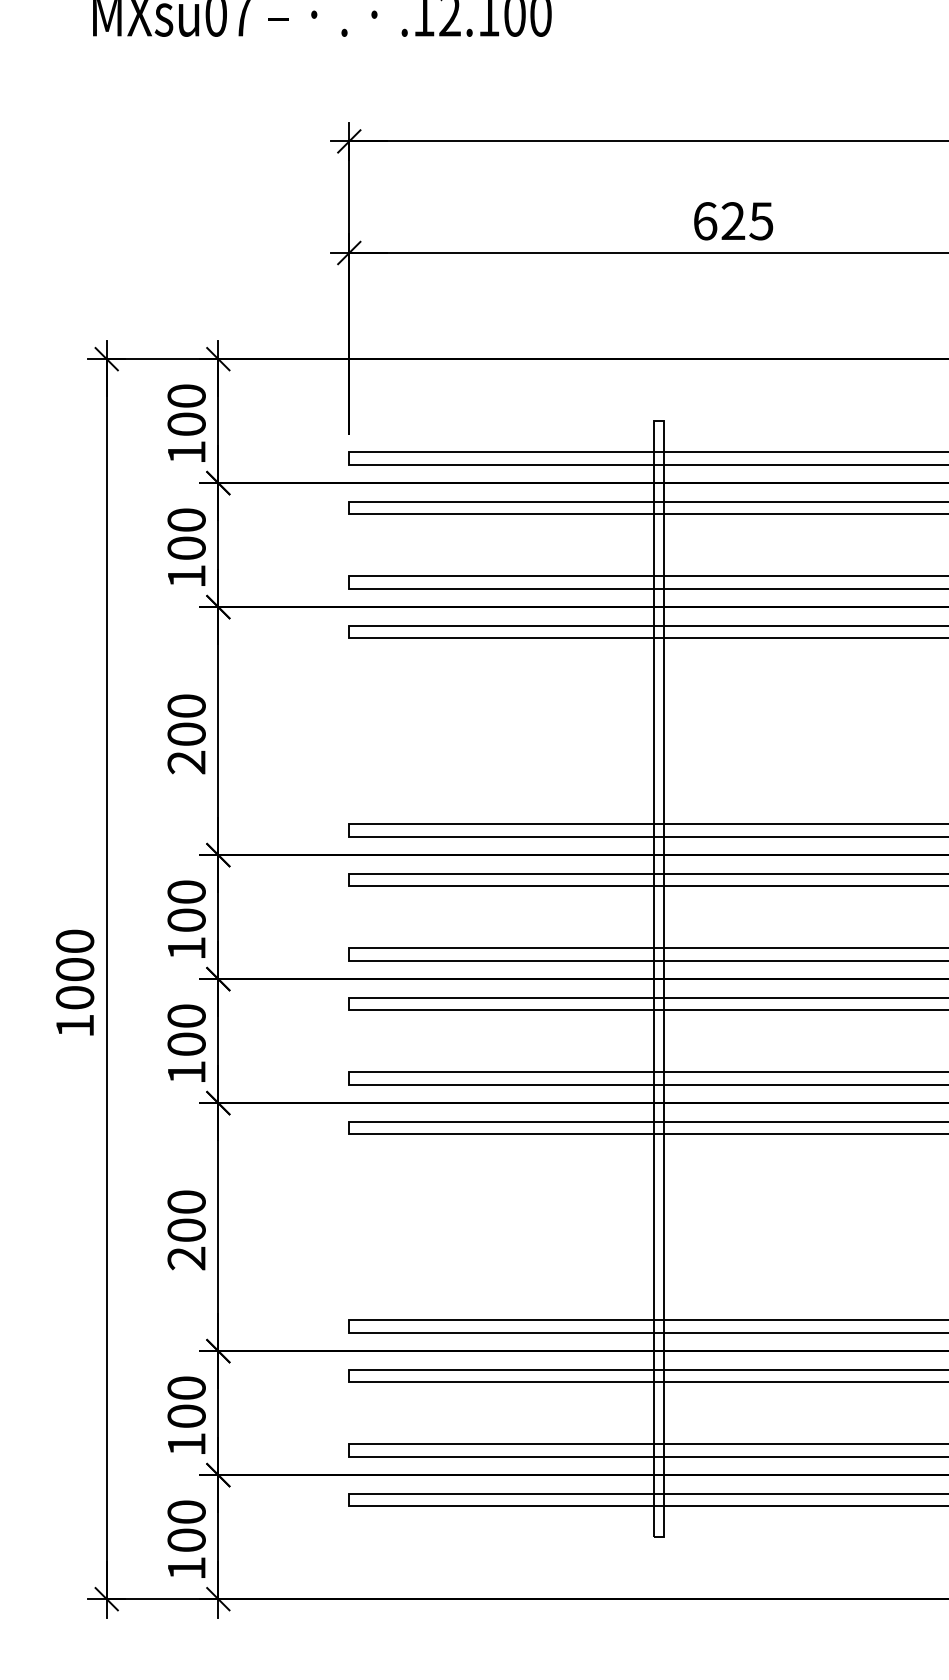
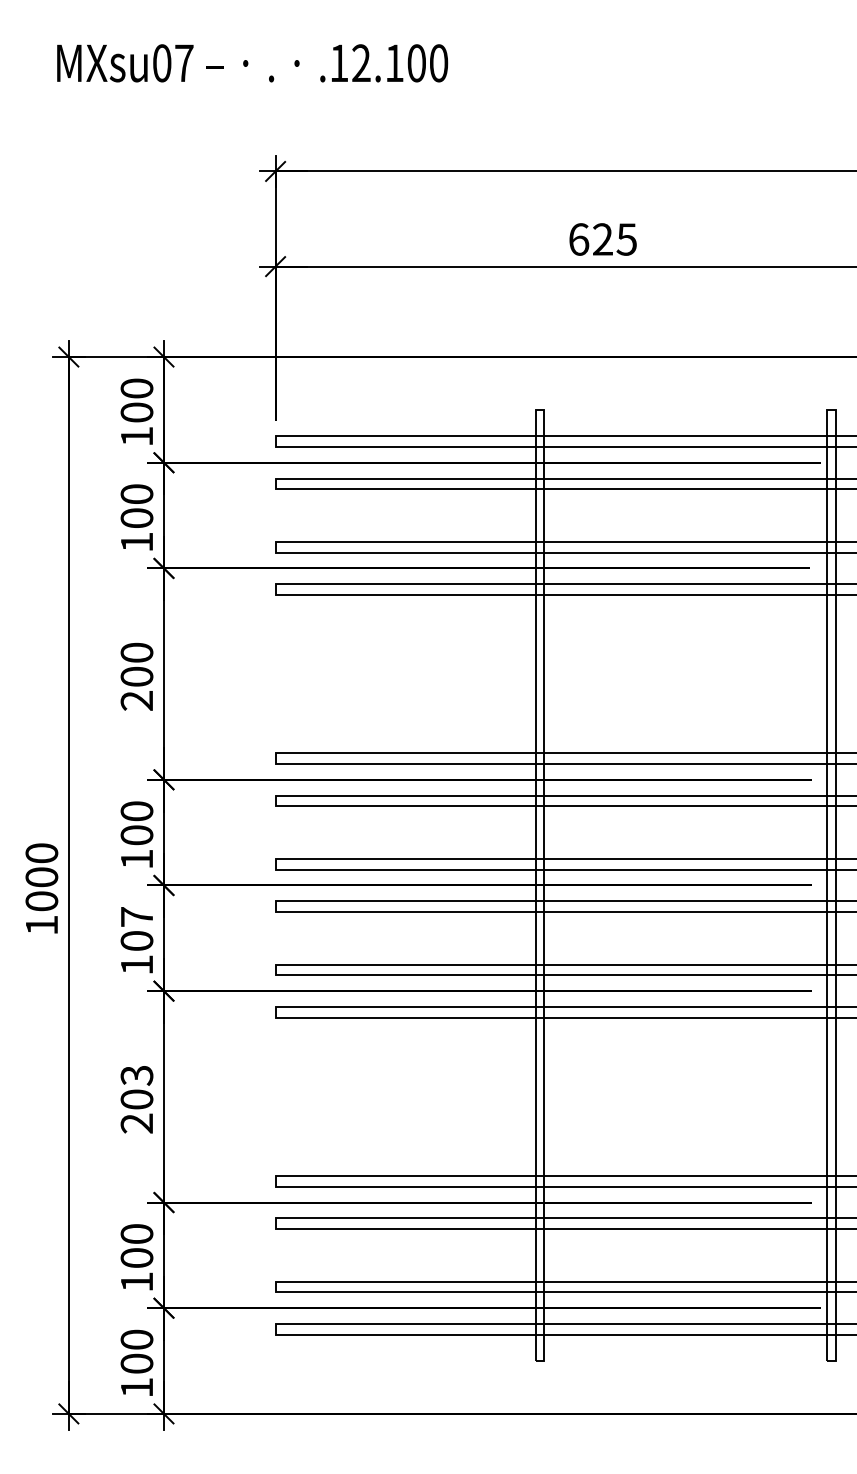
text: (186, 1015) -> (136, 916), 100 -> 107
text: (186, 1202) -> (136, 1075), 200 -> 203

